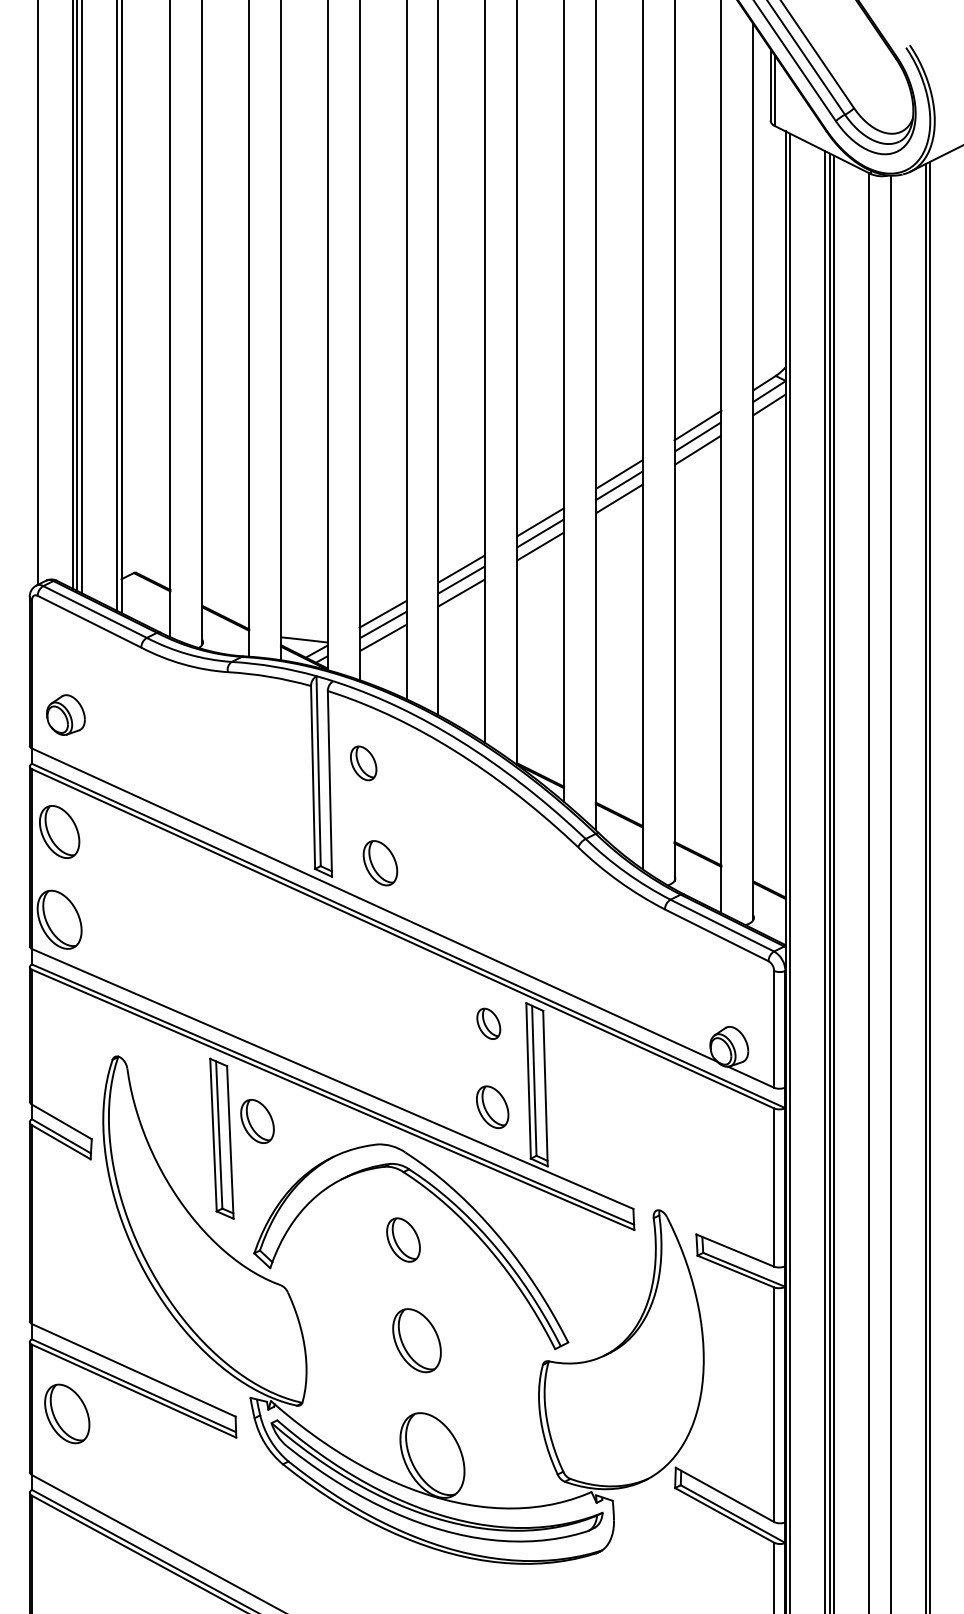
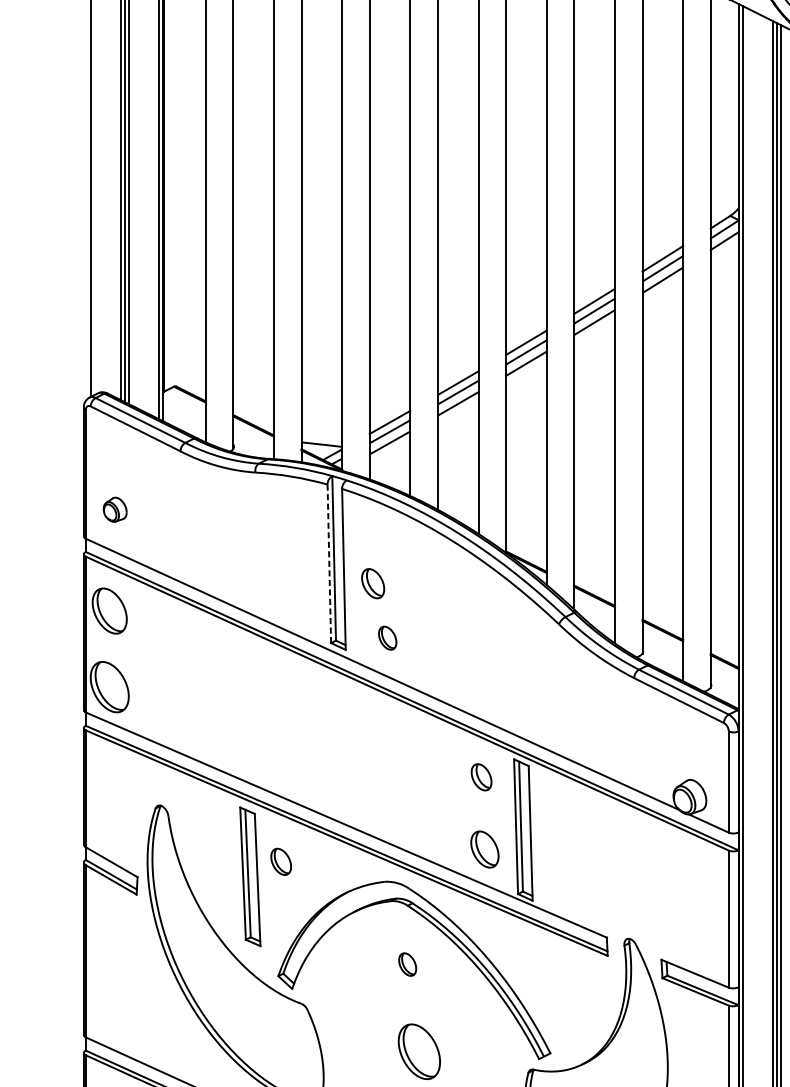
part: (65, 714) -> (114, 509), size x0.7
part: (363, 763) -> (373, 583), moved
line: (313, 778) -> (329, 564), solid -> dashed
part: (380, 863) -> (387, 638), size x0.6
part: (257, 1121) -> (281, 861), size x0.7
part: (403, 1239) -> (407, 964), size x0.6

